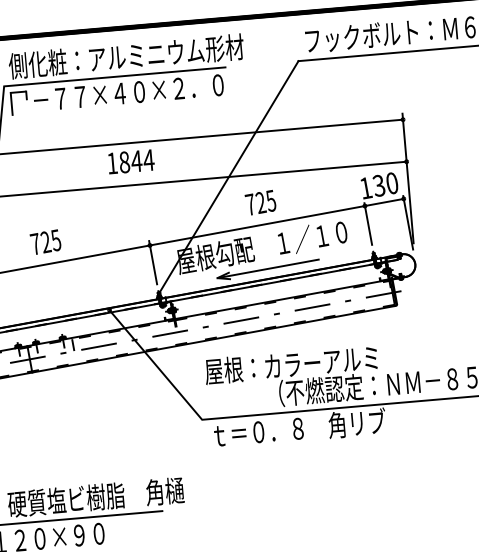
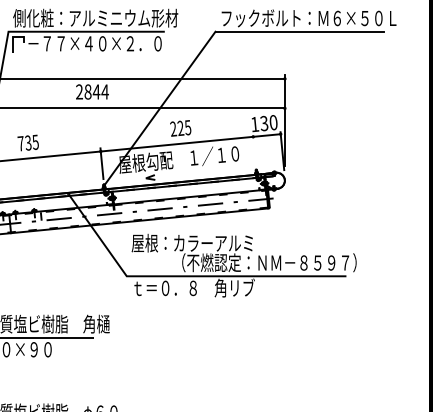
text: (112, 162) -> (79, 91), 1844 -> 2844
text: (250, 203) -> (173, 128), 725 -> 225
line: (368, 223) -> (254, 149), removed
text: (46, 242) -> (28, 143), 725 -> 735
line: (267, 268) -> (181, 174), removed

